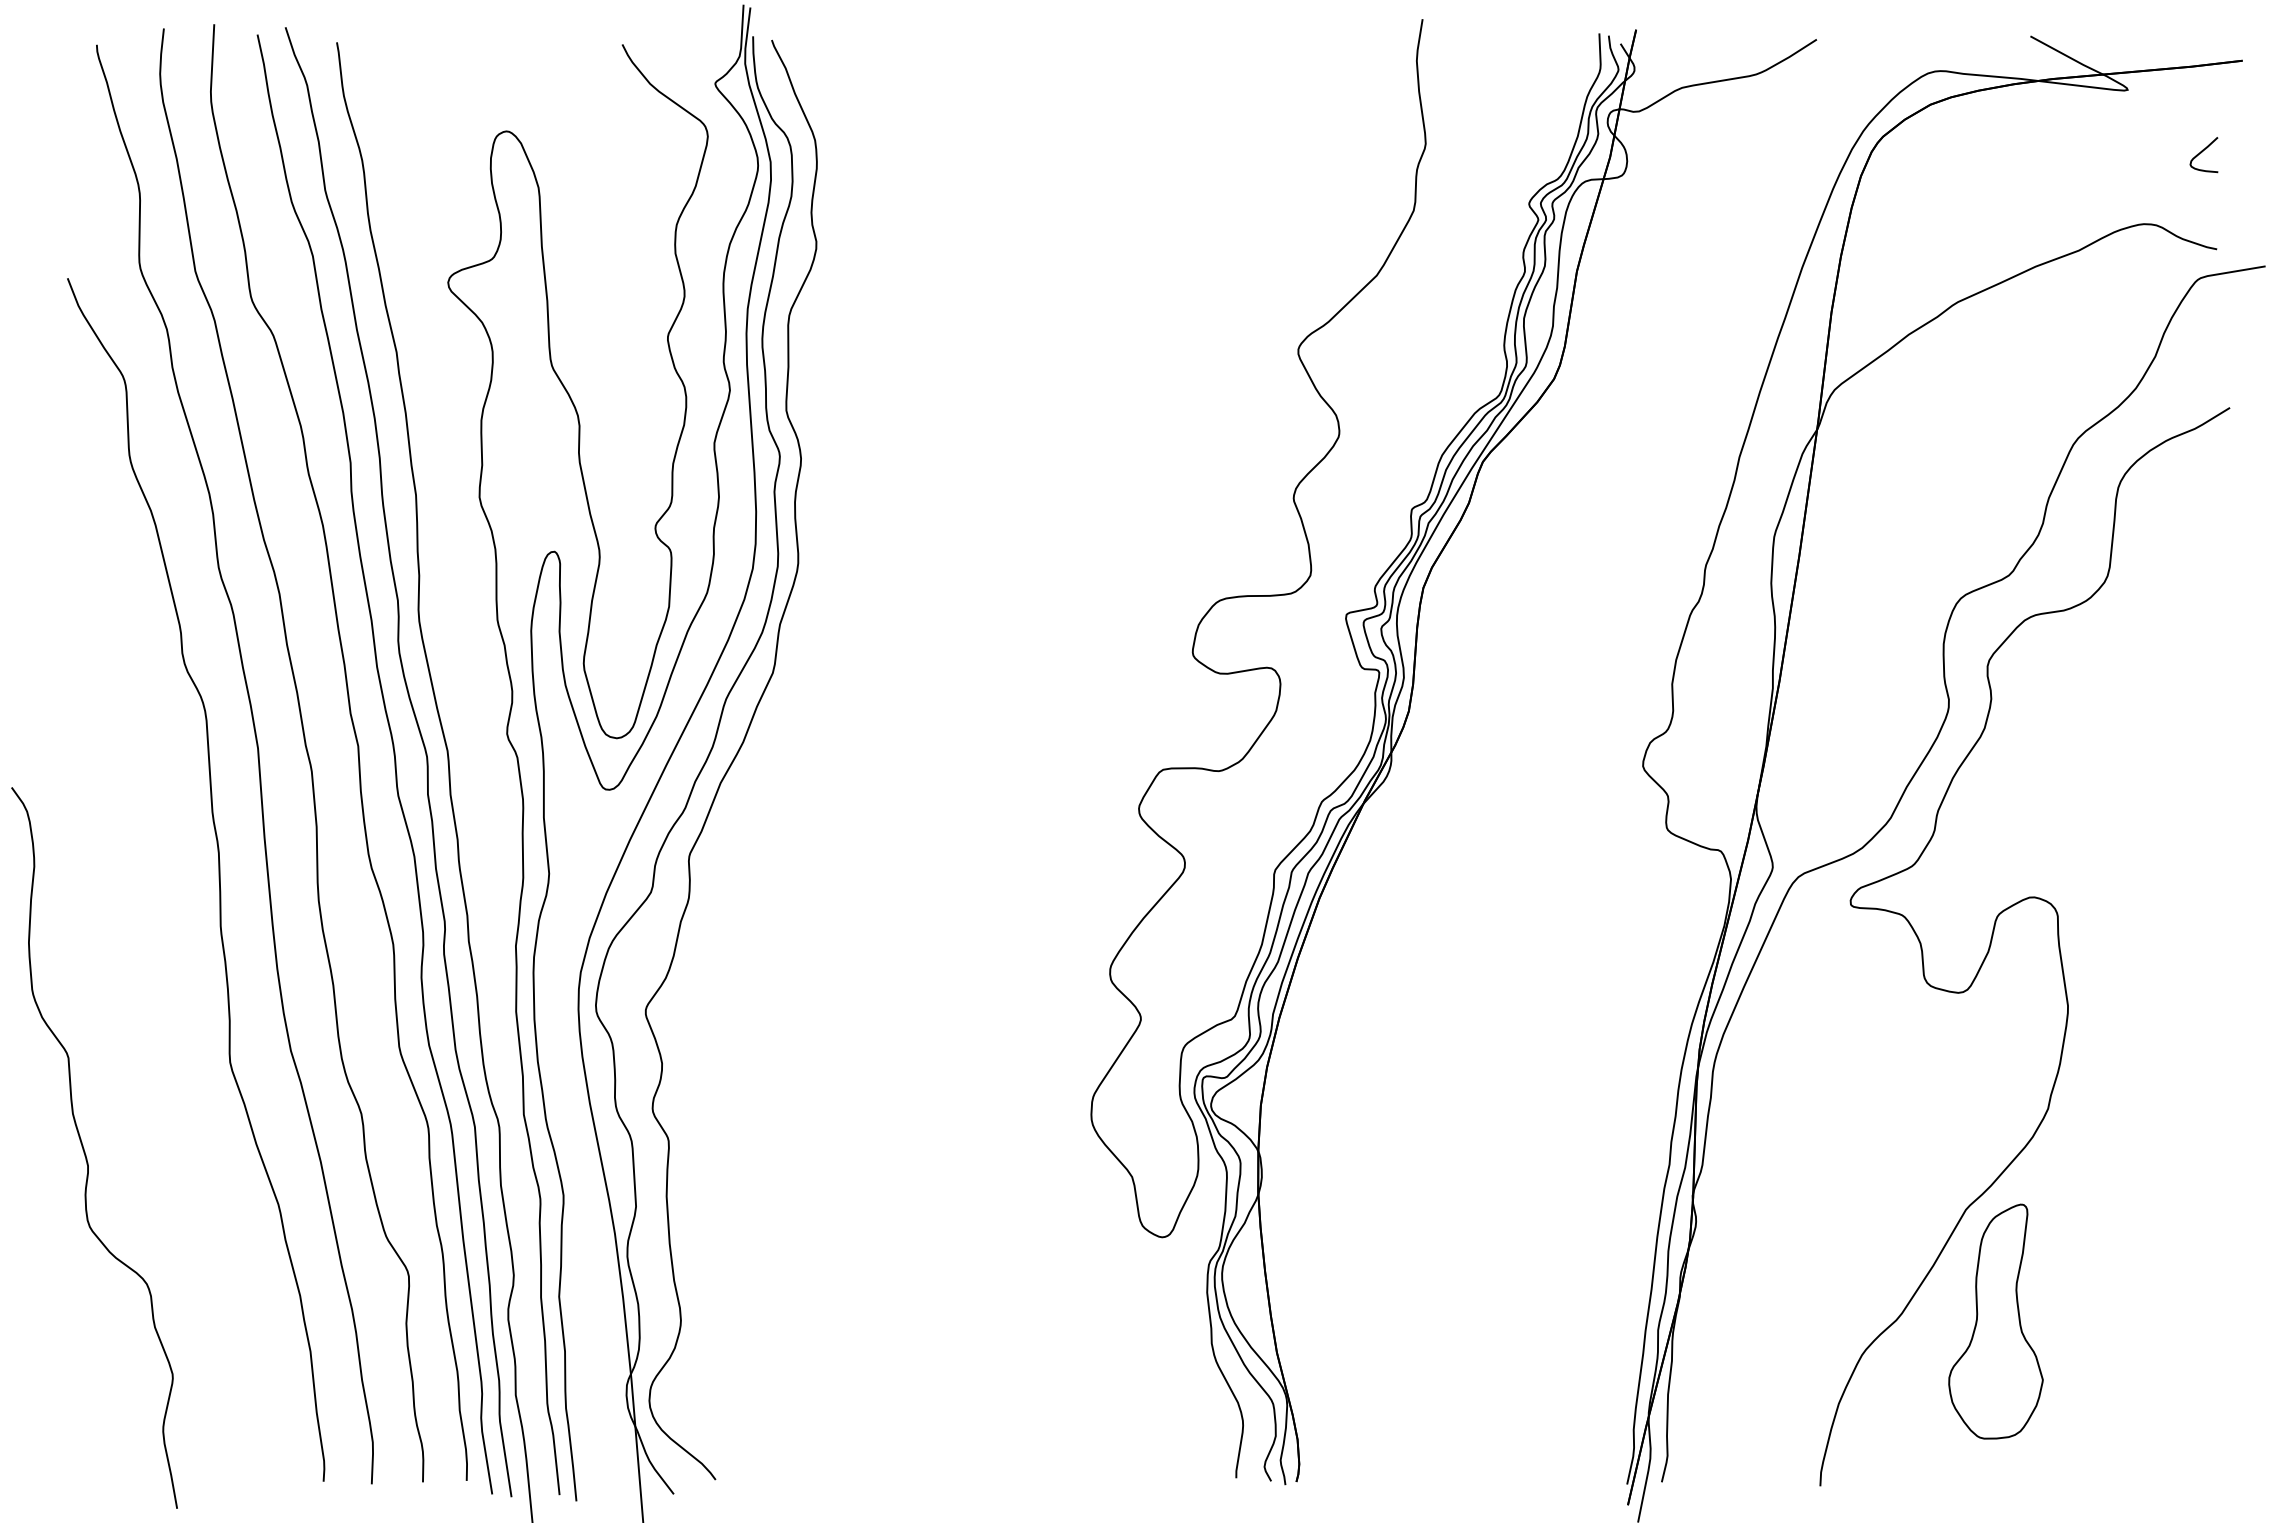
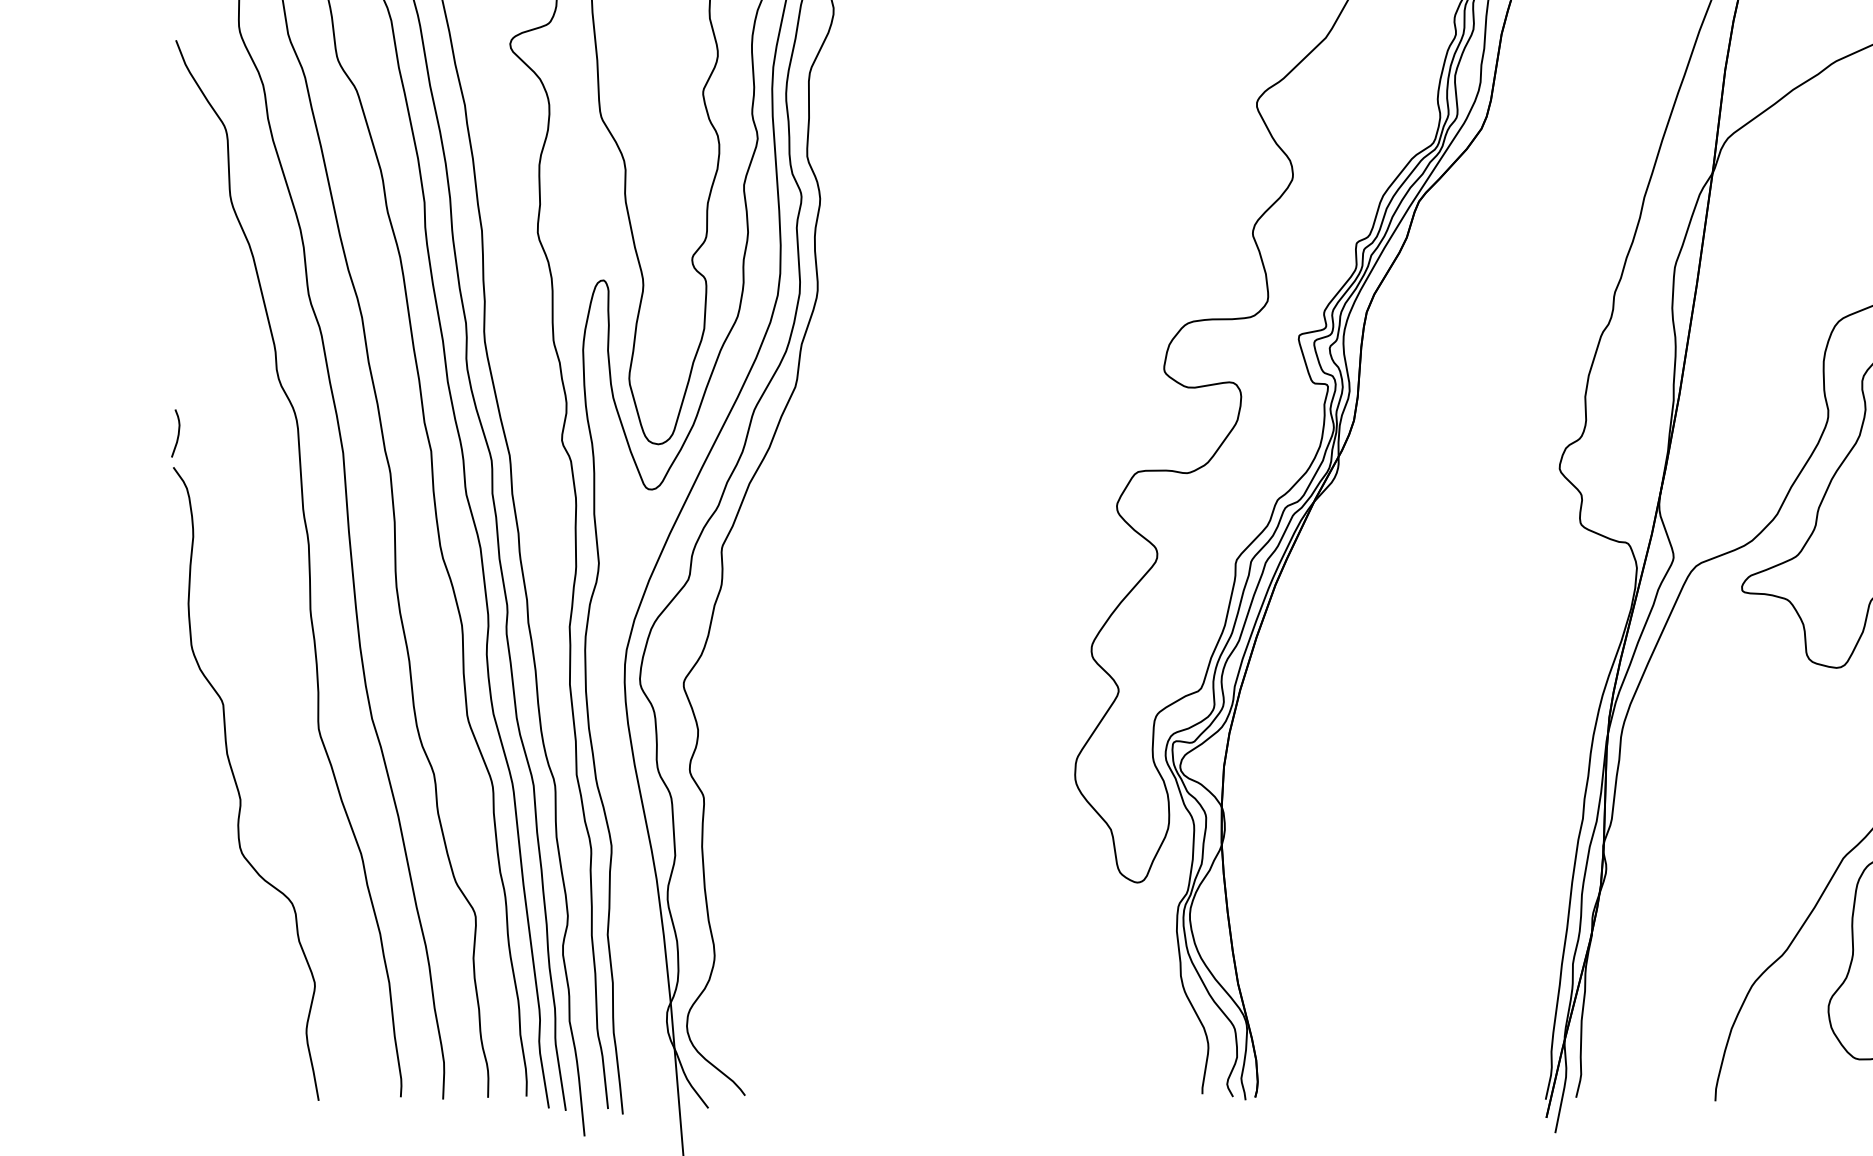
curve: (69, 726) -> (177, 433), added
curve: (85, 1151) -> (238, 787), moved

